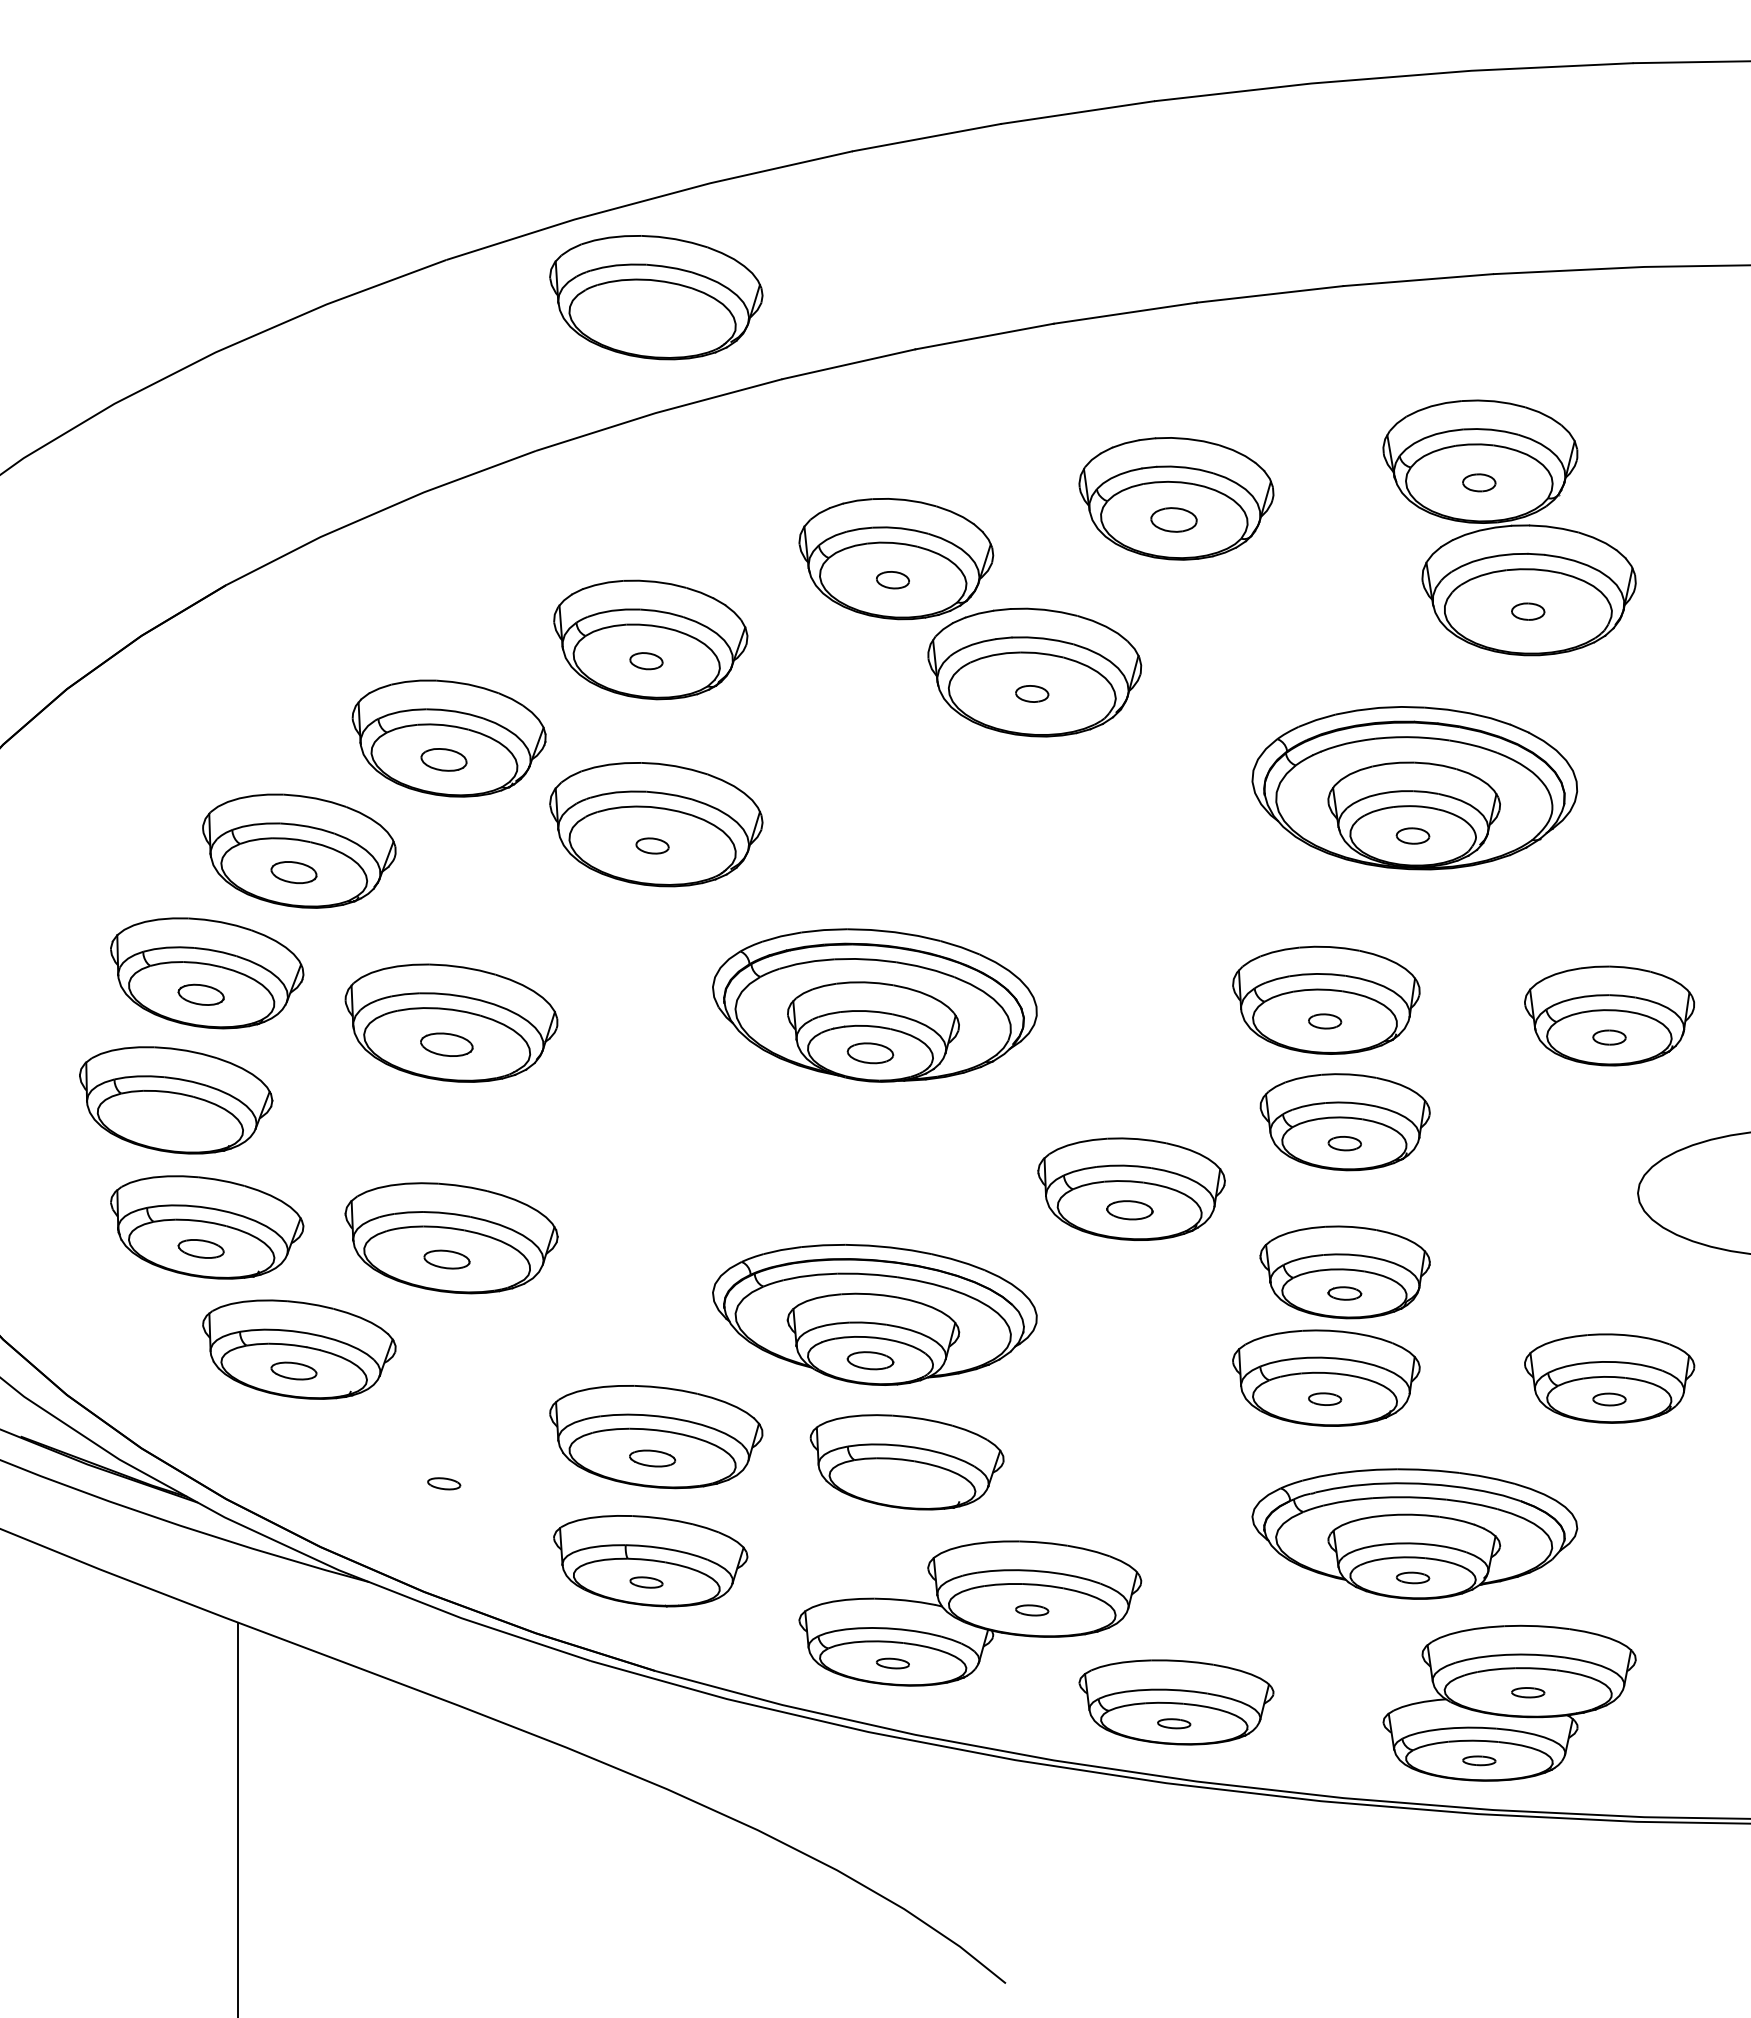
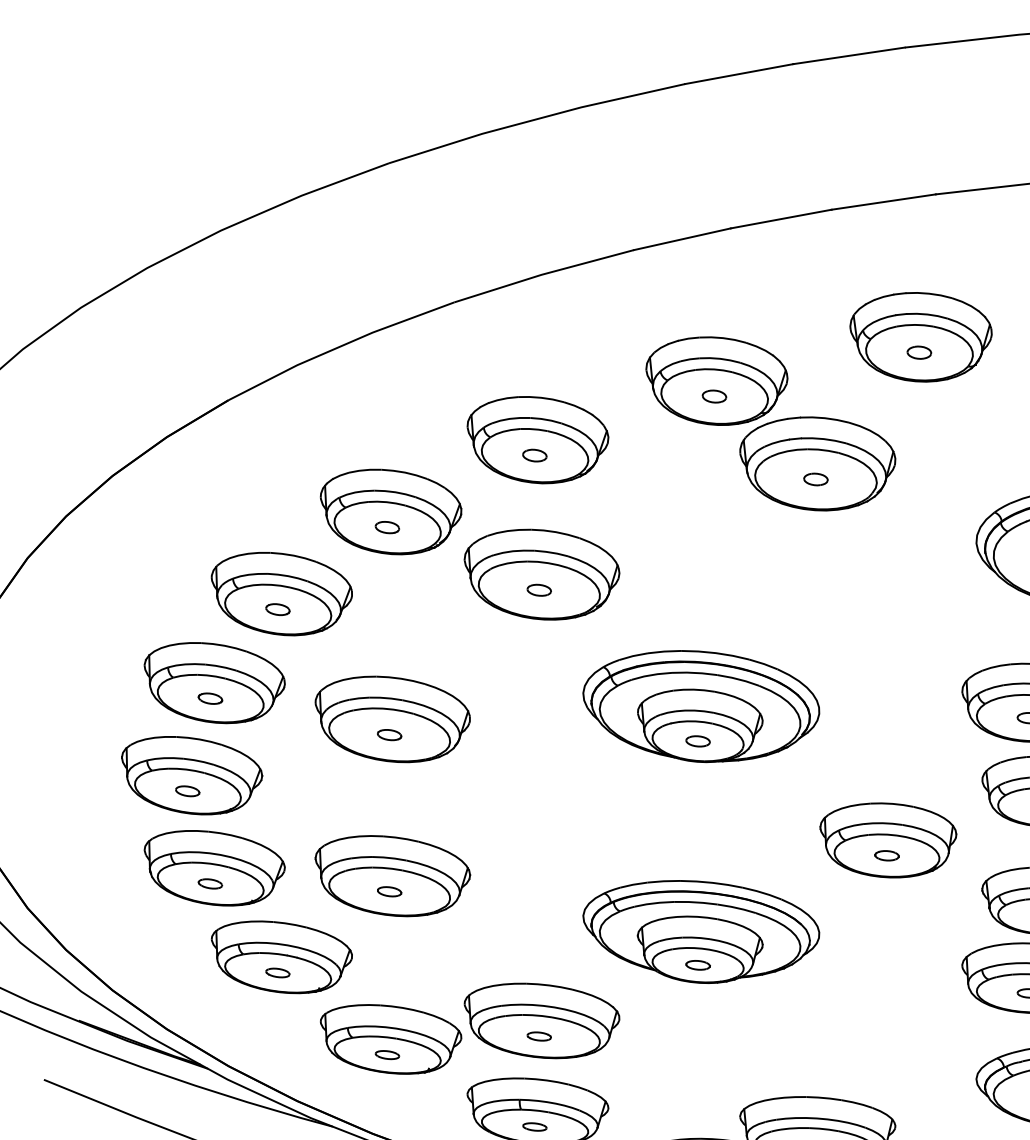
part: (656, 297) -> (542, 190), removed
part: (1174, 519) -> (919, 352), size x0.71
part: (444, 759) -> (387, 527), size x0.71
part: (293, 872) -> (277, 609), size x0.71
part: (201, 994) -> (210, 698), size x0.71
part: (447, 1044) -> (389, 734), size x0.62
part: (870, 1053) -> (698, 741), size x0.71
part: (170, 1121) -> (188, 791), added
part: (1129, 1210) -> (886, 855), size x0.71
part: (201, 1248) -> (210, 883), size x0.71
part: (447, 1259) -> (389, 891), size x0.71
part: (870, 1360) -> (698, 965), size x0.71
part: (293, 1371) -> (277, 973), size x0.71
part: (652, 1457) -> (539, 1035), size x0.71
part: (906, 1462) -> (390, 1039), moved

